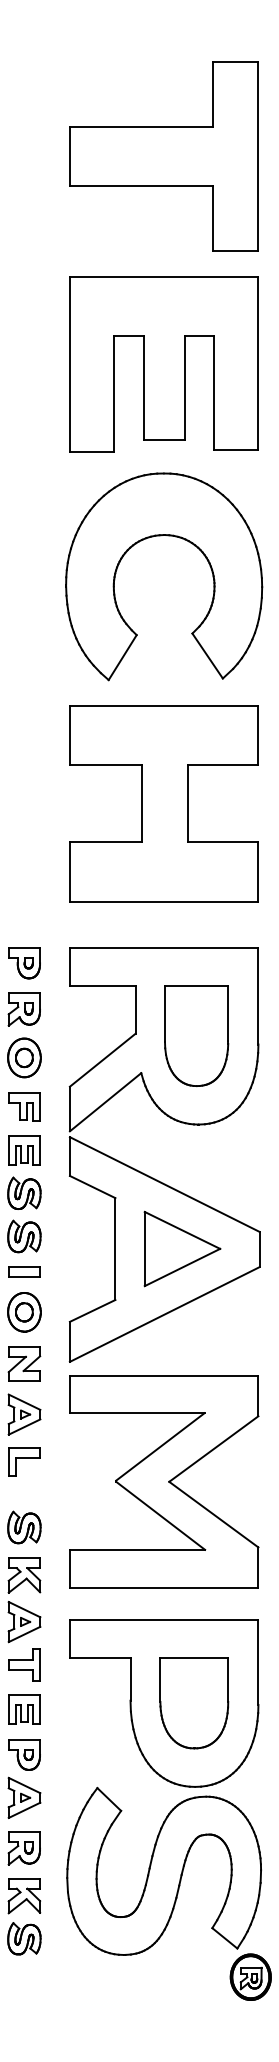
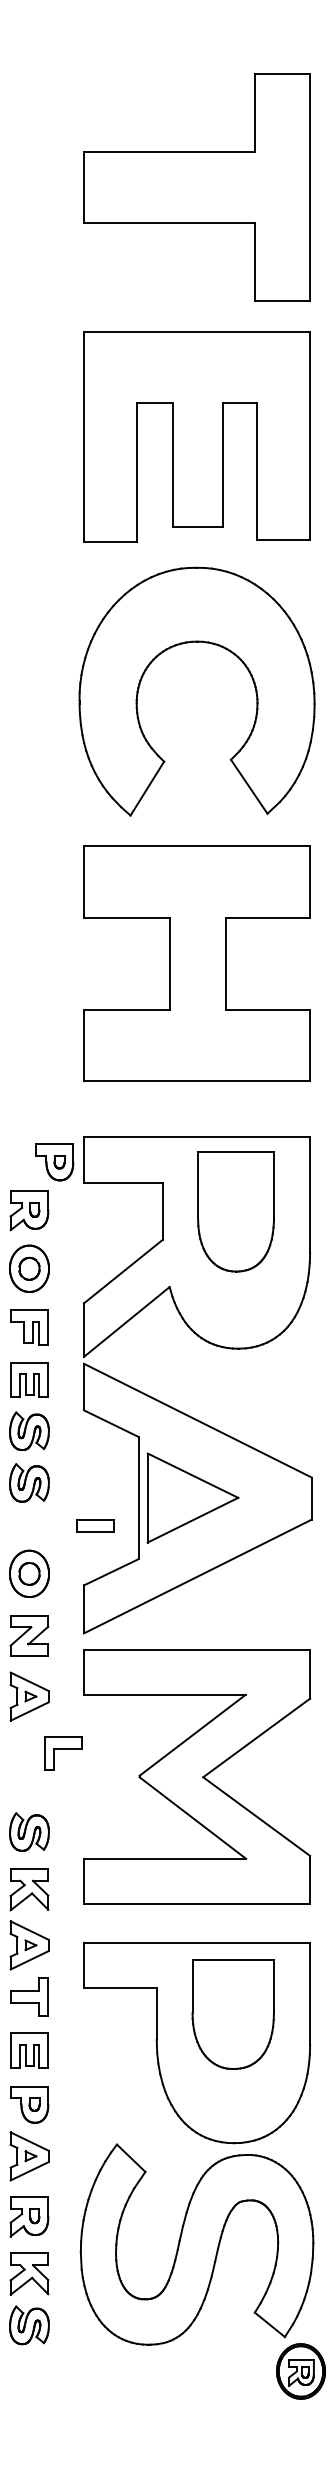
part: (24, 963) -> (54, 1162), moved
part: (196, 1036) -> (235, 1211), moved
part: (182, 1248) -> (192, 1497), moved
part: (24, 1271) -> (95, 1525), moved
part: (24, 1462) -> (63, 1753), moved
part: (193, 1702) -> (232, 2014), moved

